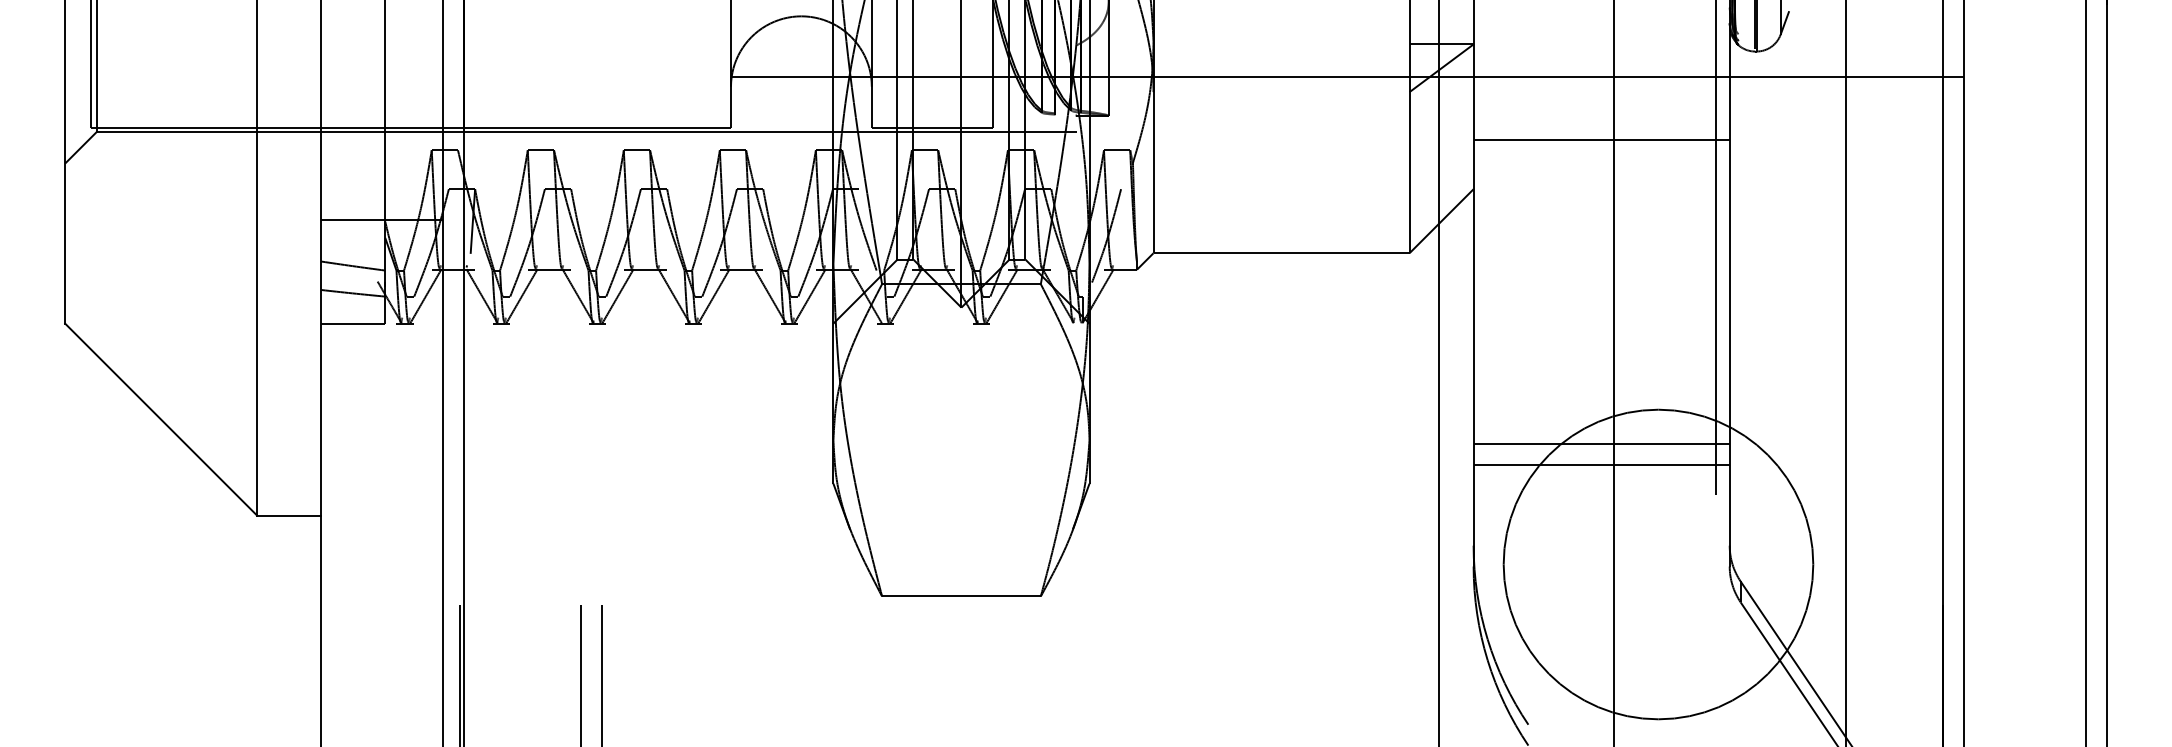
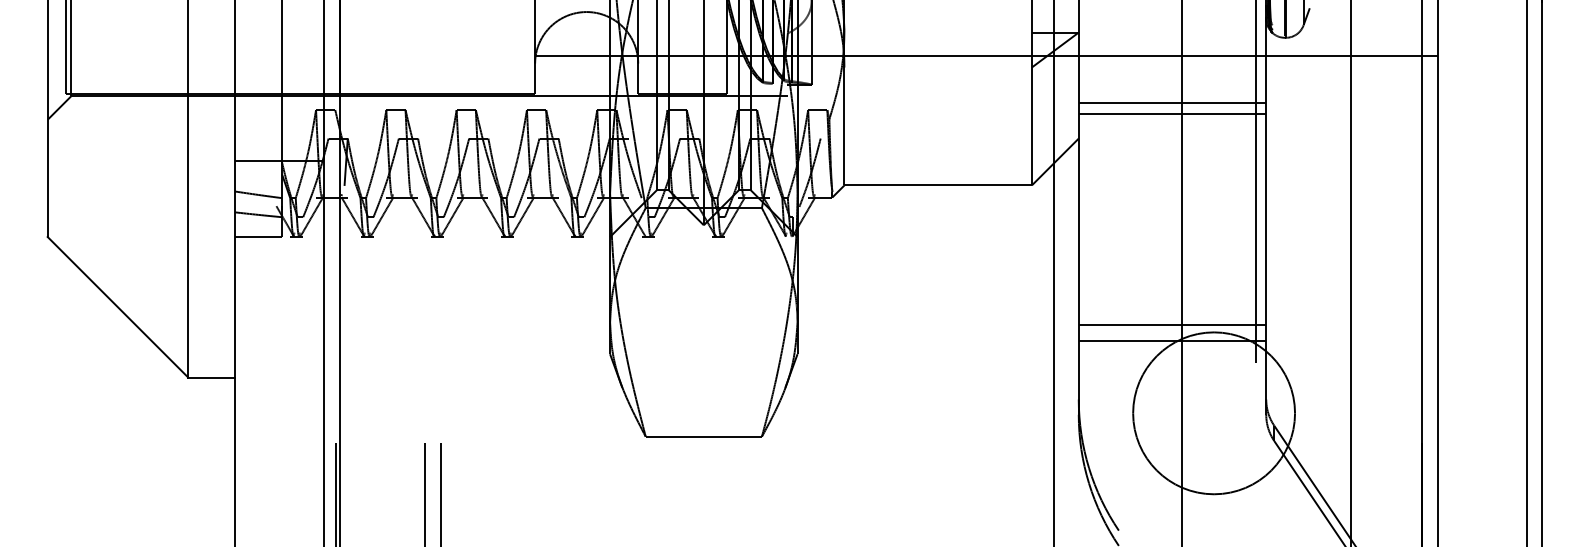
line: (1601, 156) -> (1172, 114), added
circle: (1659, 564) -> (1214, 413), size x0.71

